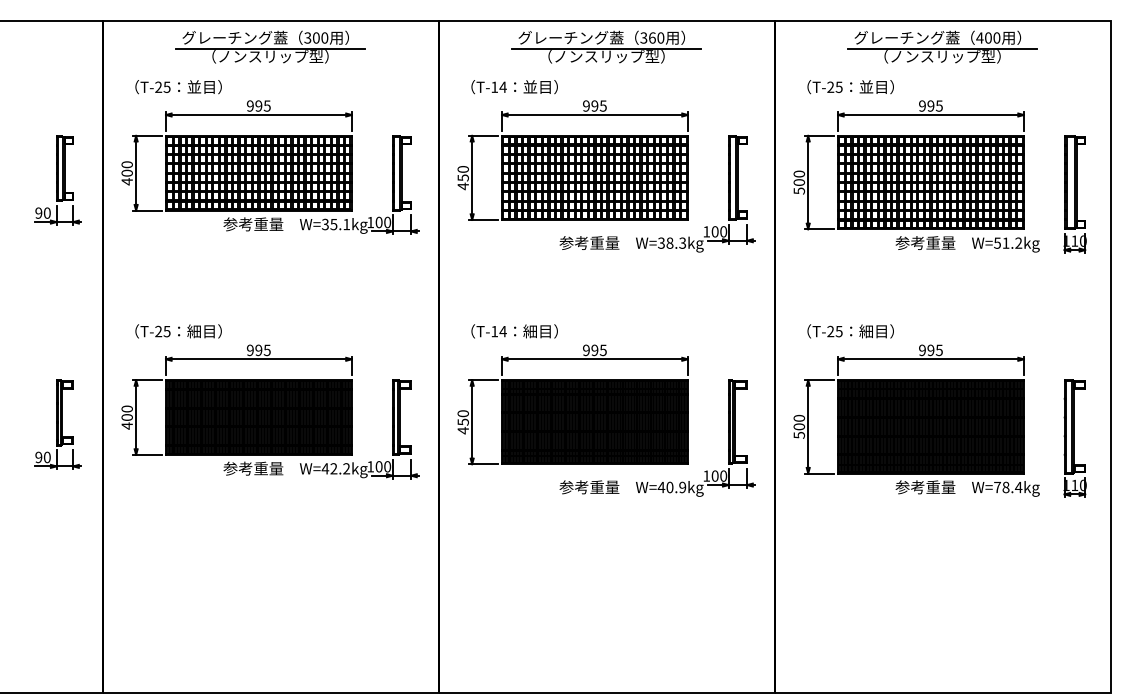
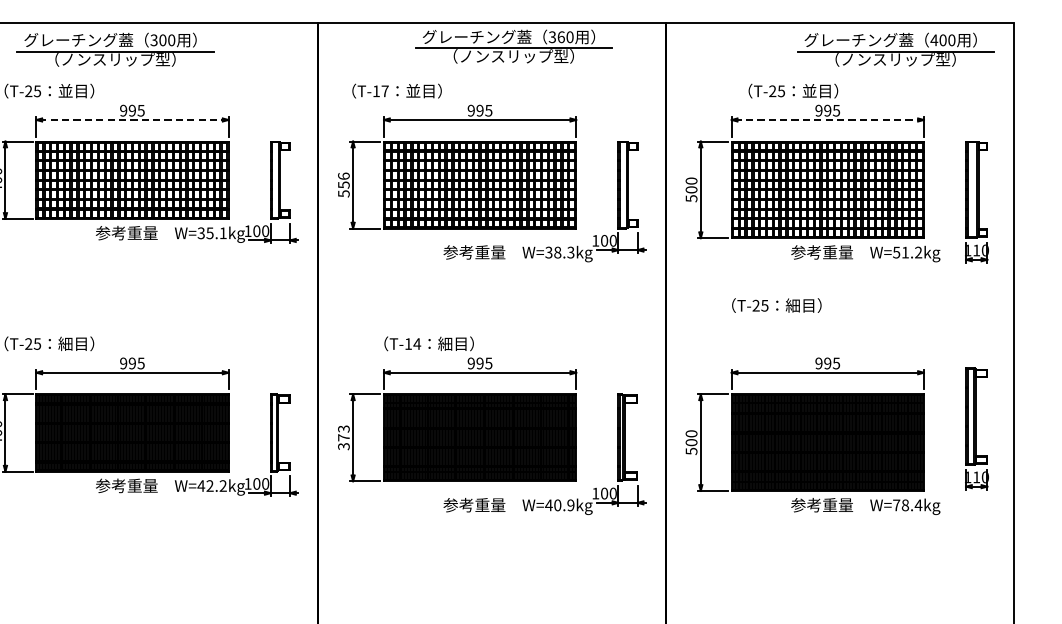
part: (270, 46) -> (115, 49), moved
part: (606, 46) -> (513, 46), moved
part: (942, 46) -> (895, 49), moved
text: (502, 86) -> (384, 90), T-14 -> T-17
text: (850, 87) -> (793, 91), moved
line: (258, 115) -> (132, 120), solid -> dashed
line: (930, 115) -> (827, 120), solid -> dashed
text: (462, 177) -> (343, 184), 450 -> 556
text: (514, 331) -> (428, 343), moved
text: (850, 331) -> (776, 305), moved
text: (462, 422) -> (343, 438), 450 -> 373
part: (1074, 438) -> (976, 428), moved

